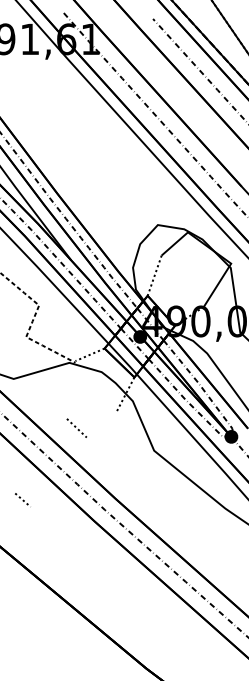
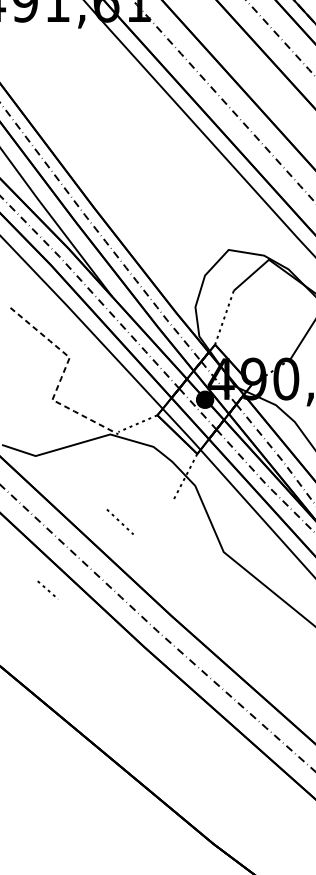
line: (22, 500) -> (47, 590), moved

